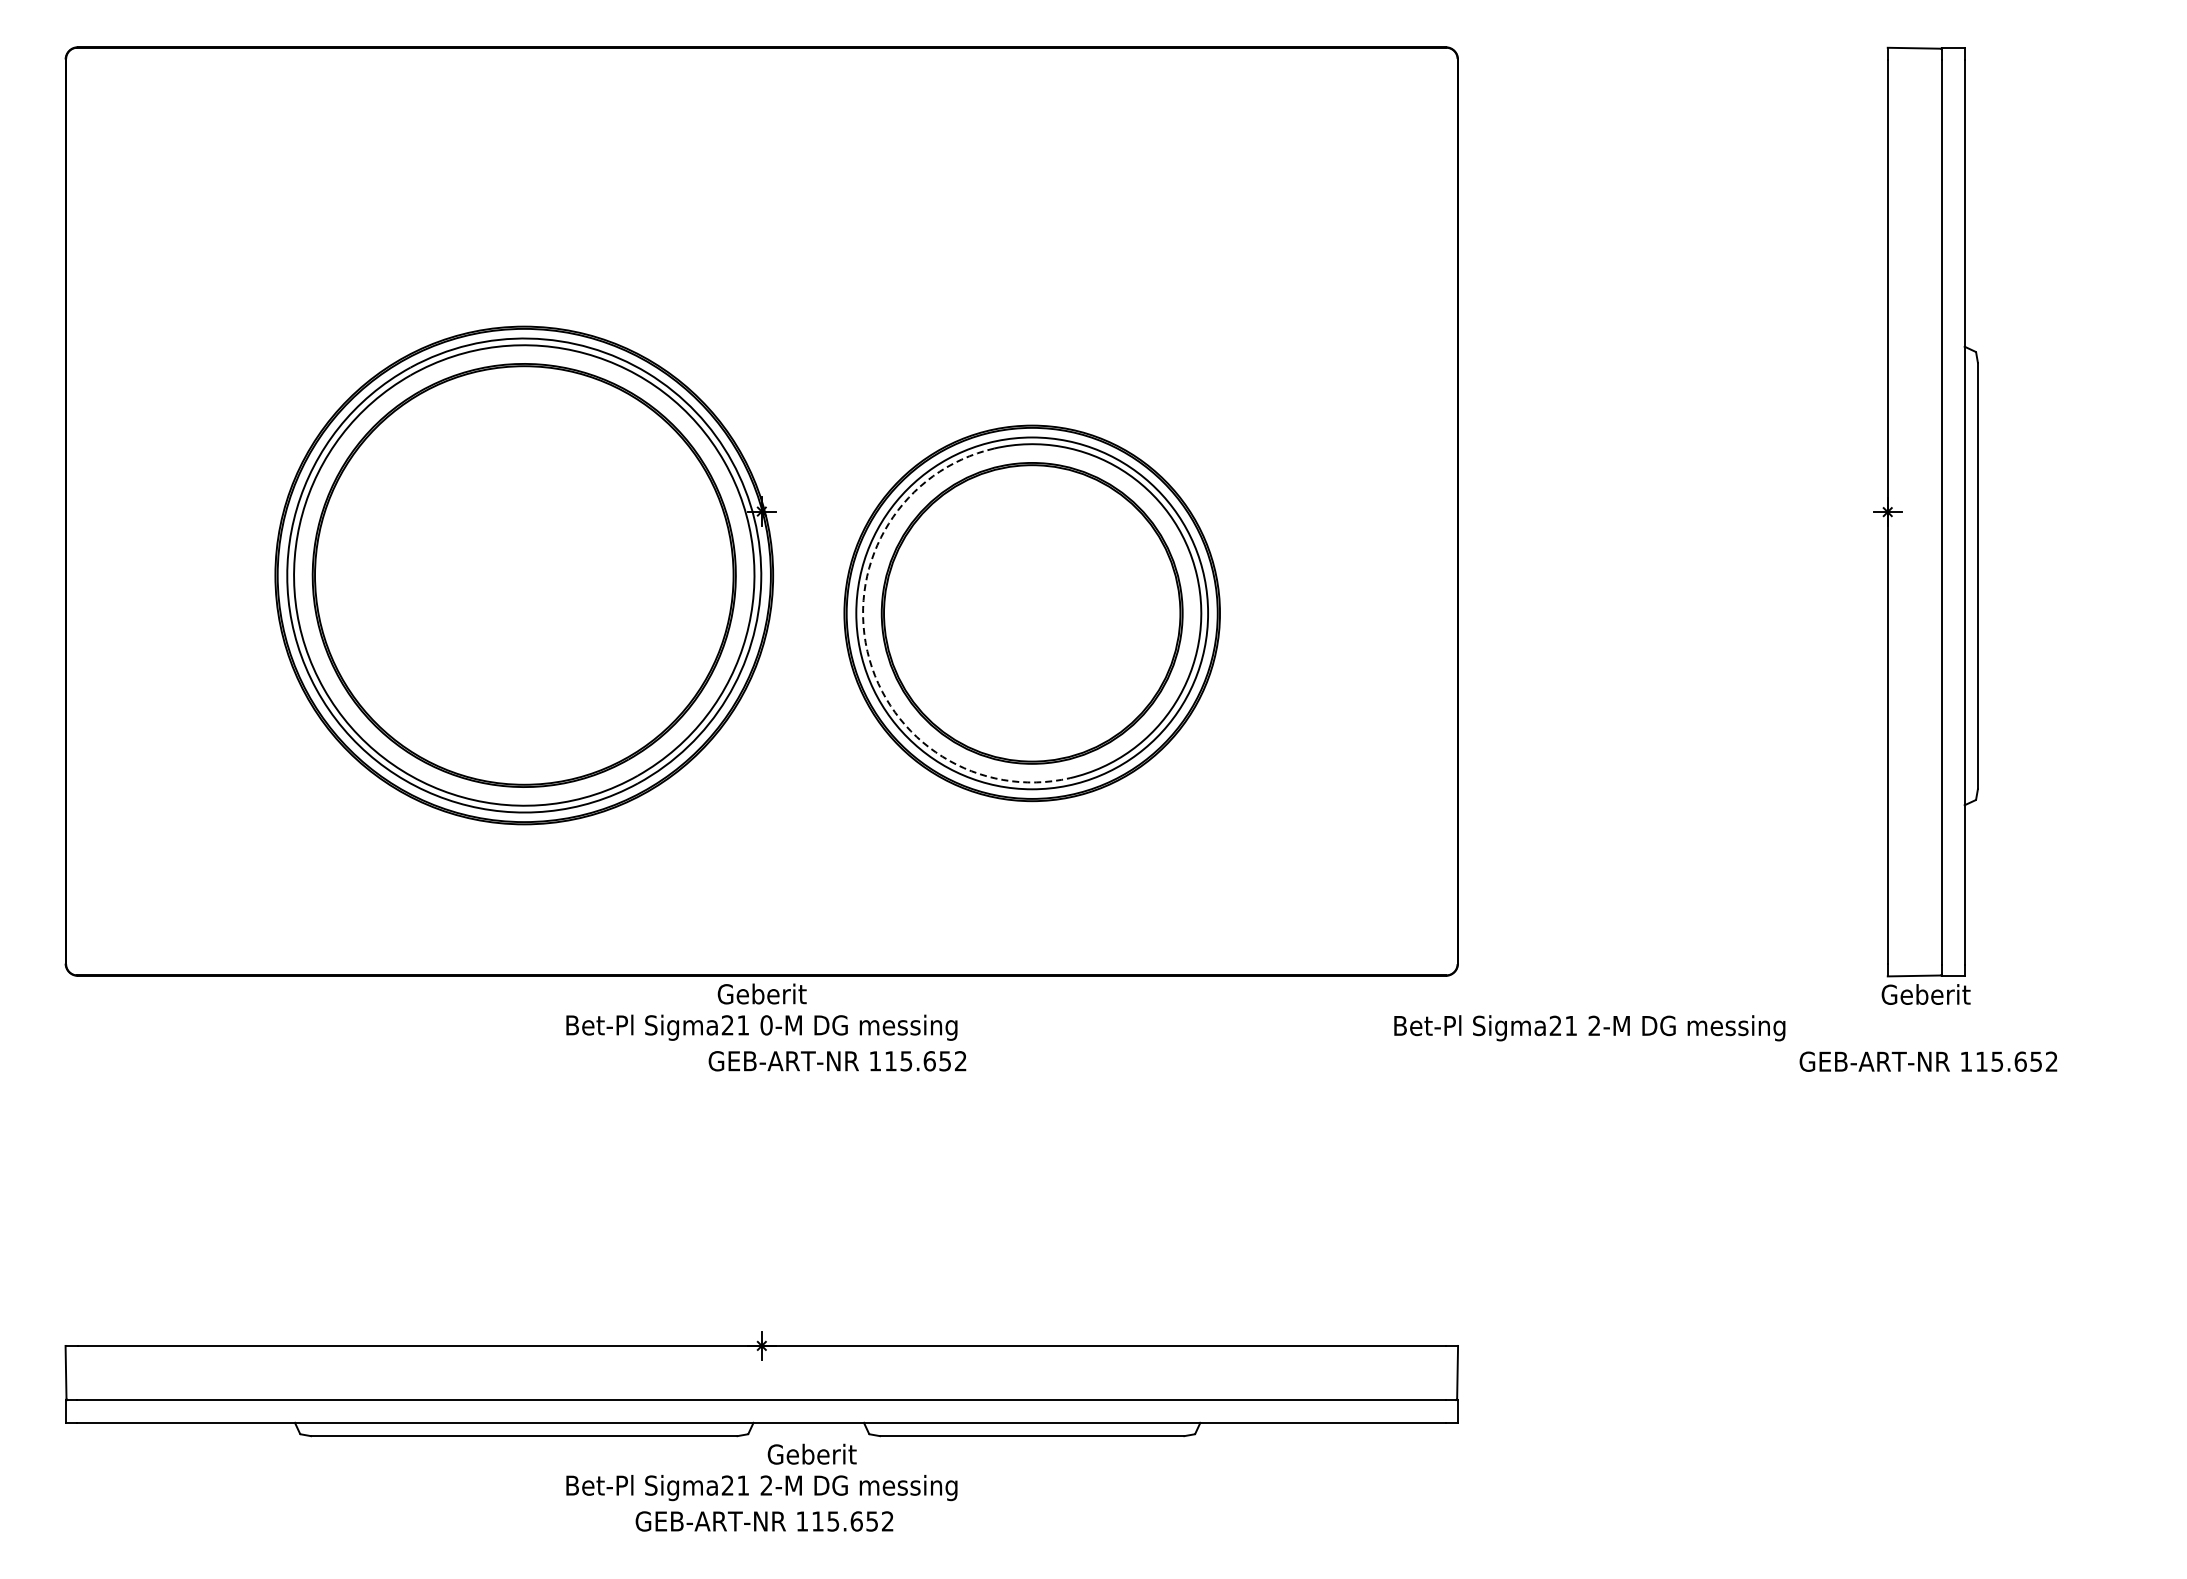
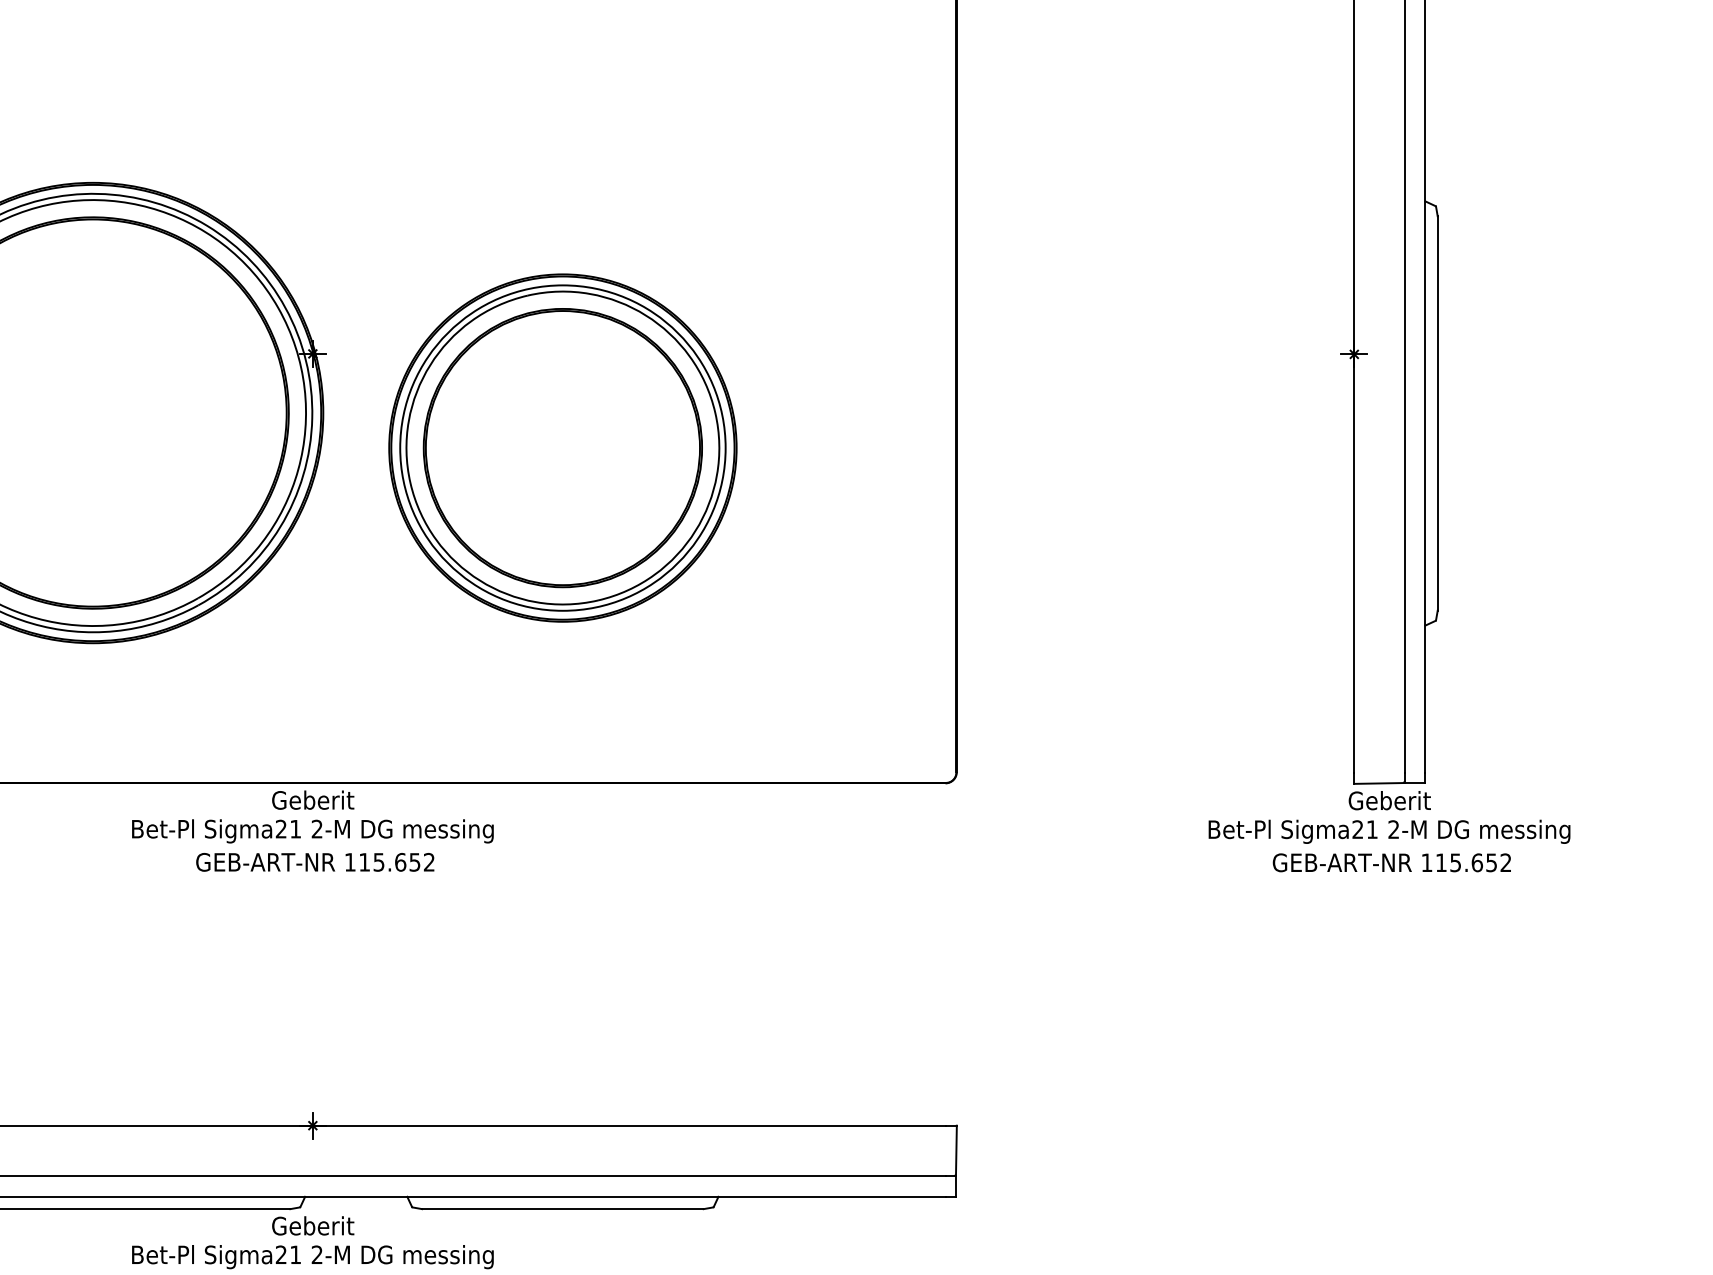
arc: (867, 651) -> (410, 483), dashed -> solid
text: (766, 1025) -> (317, 829), 0-M -> 2-M
text: (1589, 1028) -> (1389, 832), moved
text: (837, 1061) -> (315, 862), moved
text: (811, 1453) -> (312, 1225), moved

